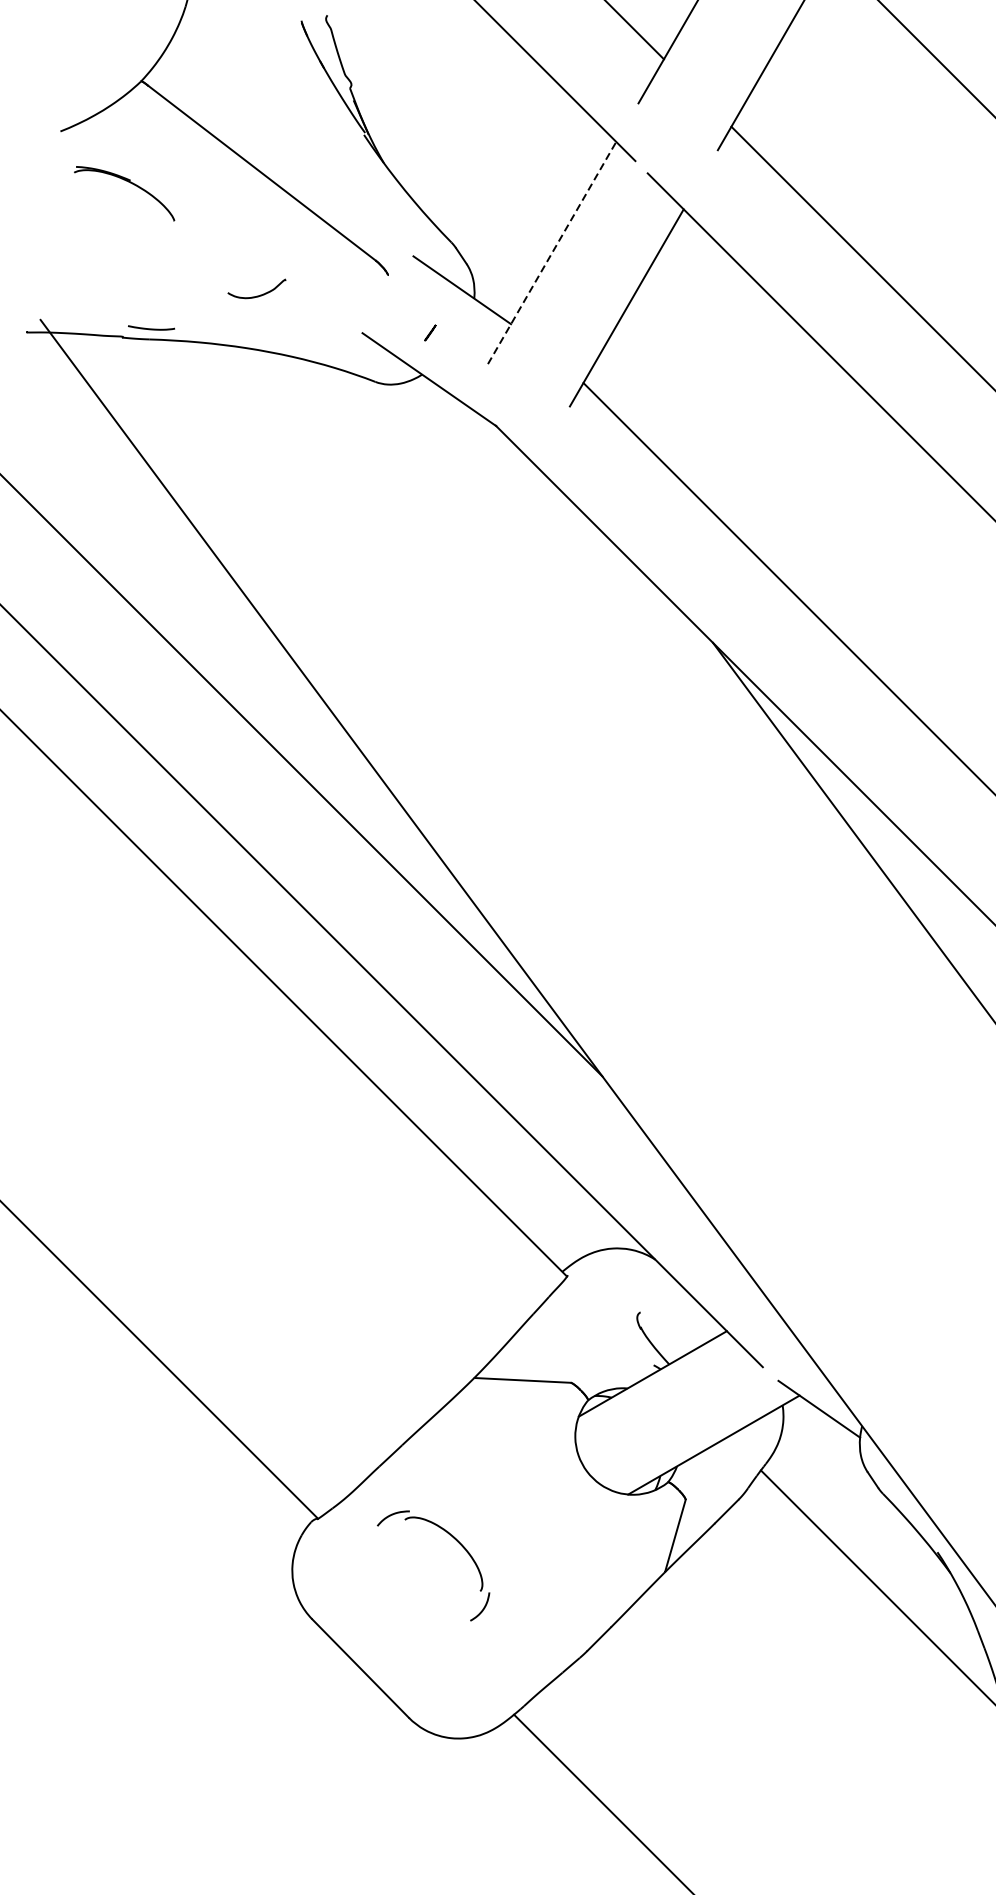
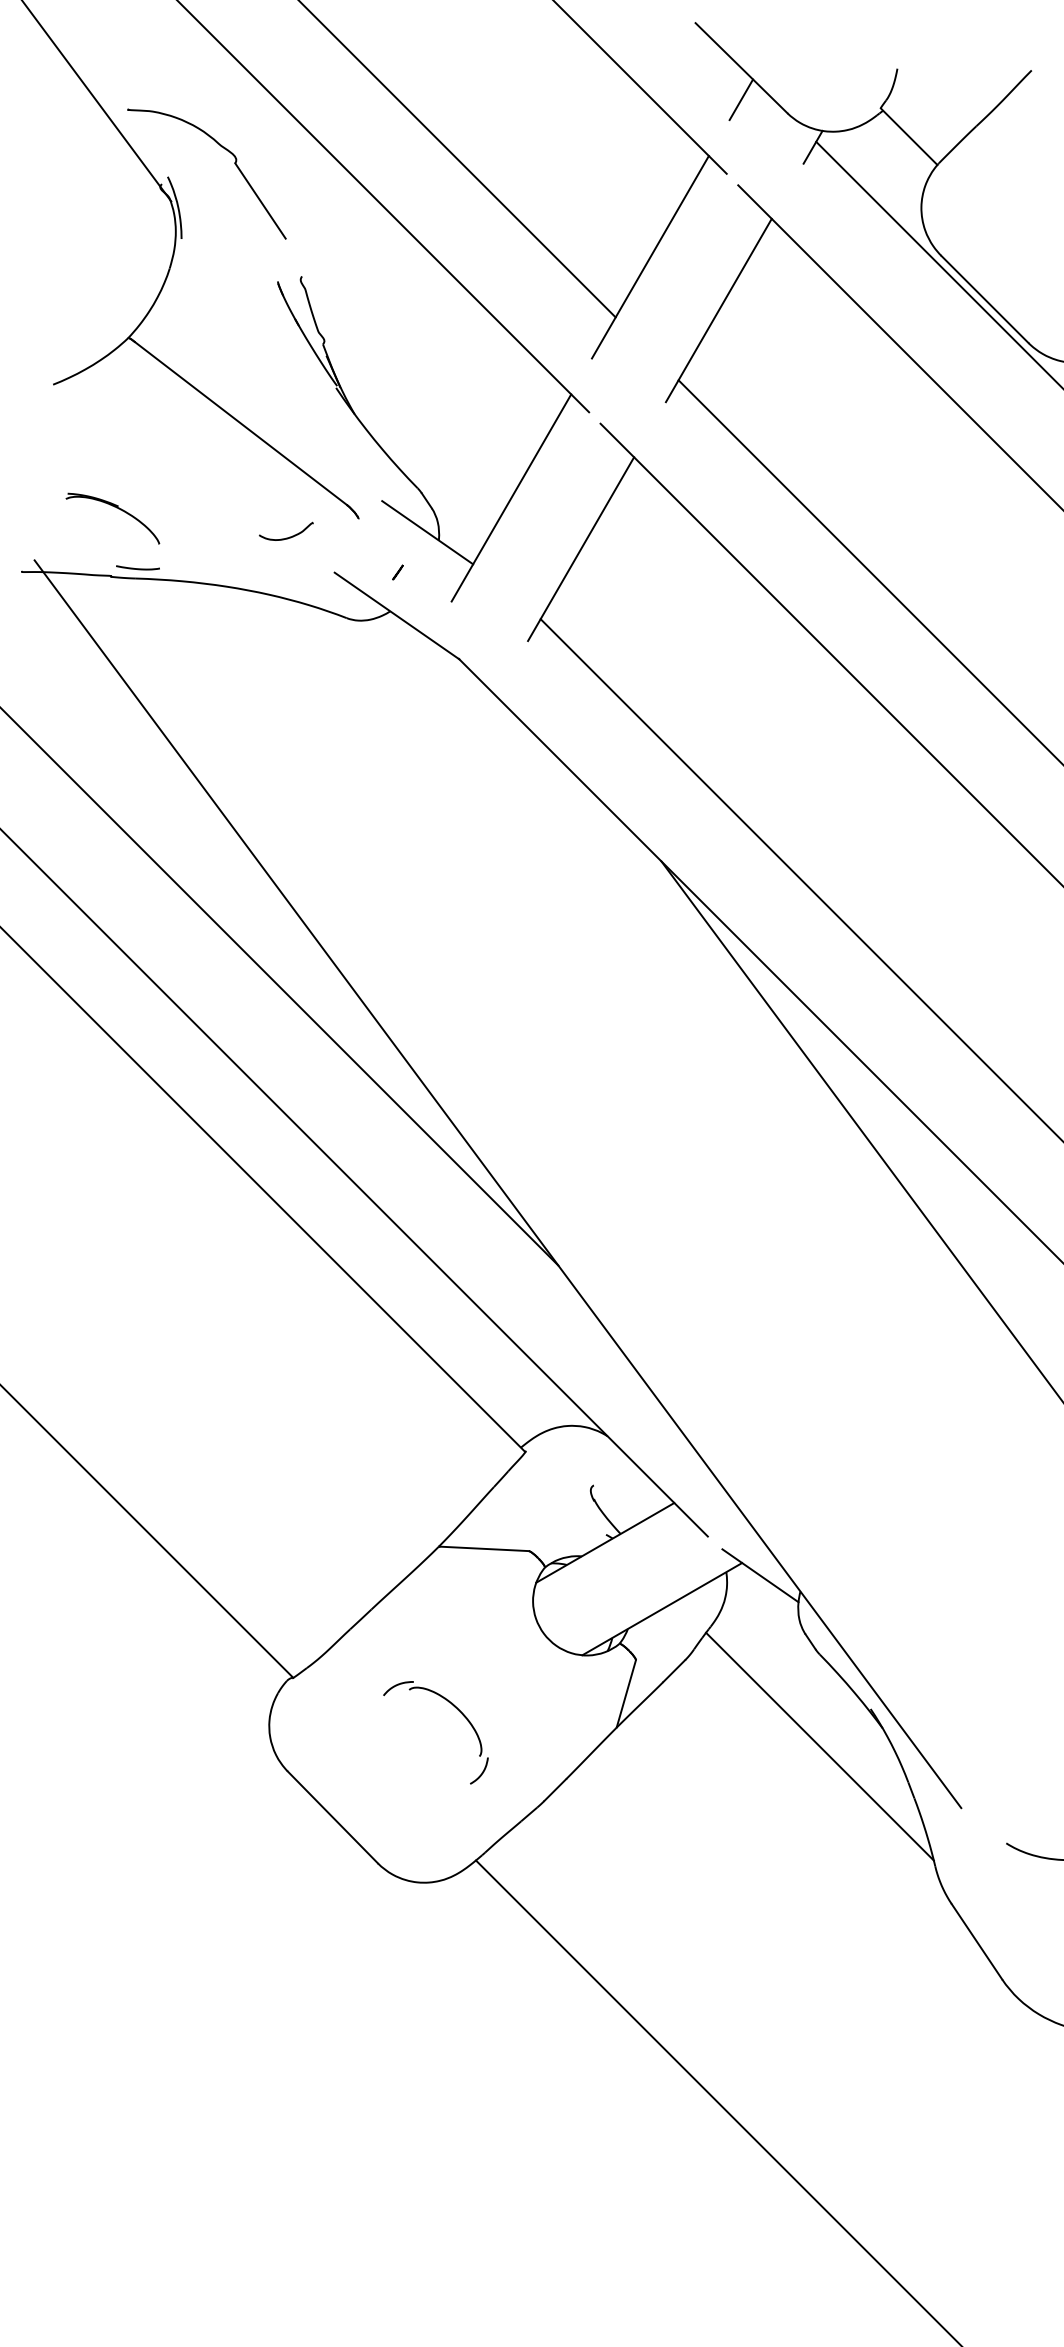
part: (128, 182) -> (116, 508), moved
line: (552, 252) -> (511, 497), dashed -> solid
curve: (260, 294) -> (289, 536), moved
part: (454, 1539) -> (455, 1708), moved

